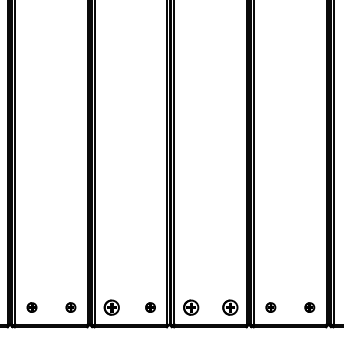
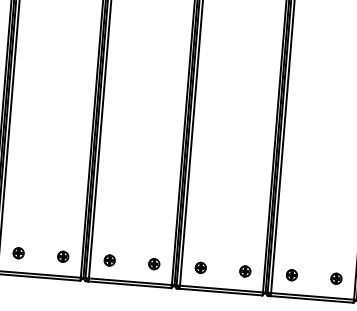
part: (111, 307) -> (109, 260), size x0.62
part: (191, 307) -> (201, 267), size x0.62
part: (229, 307) -> (244, 271), size x0.62

